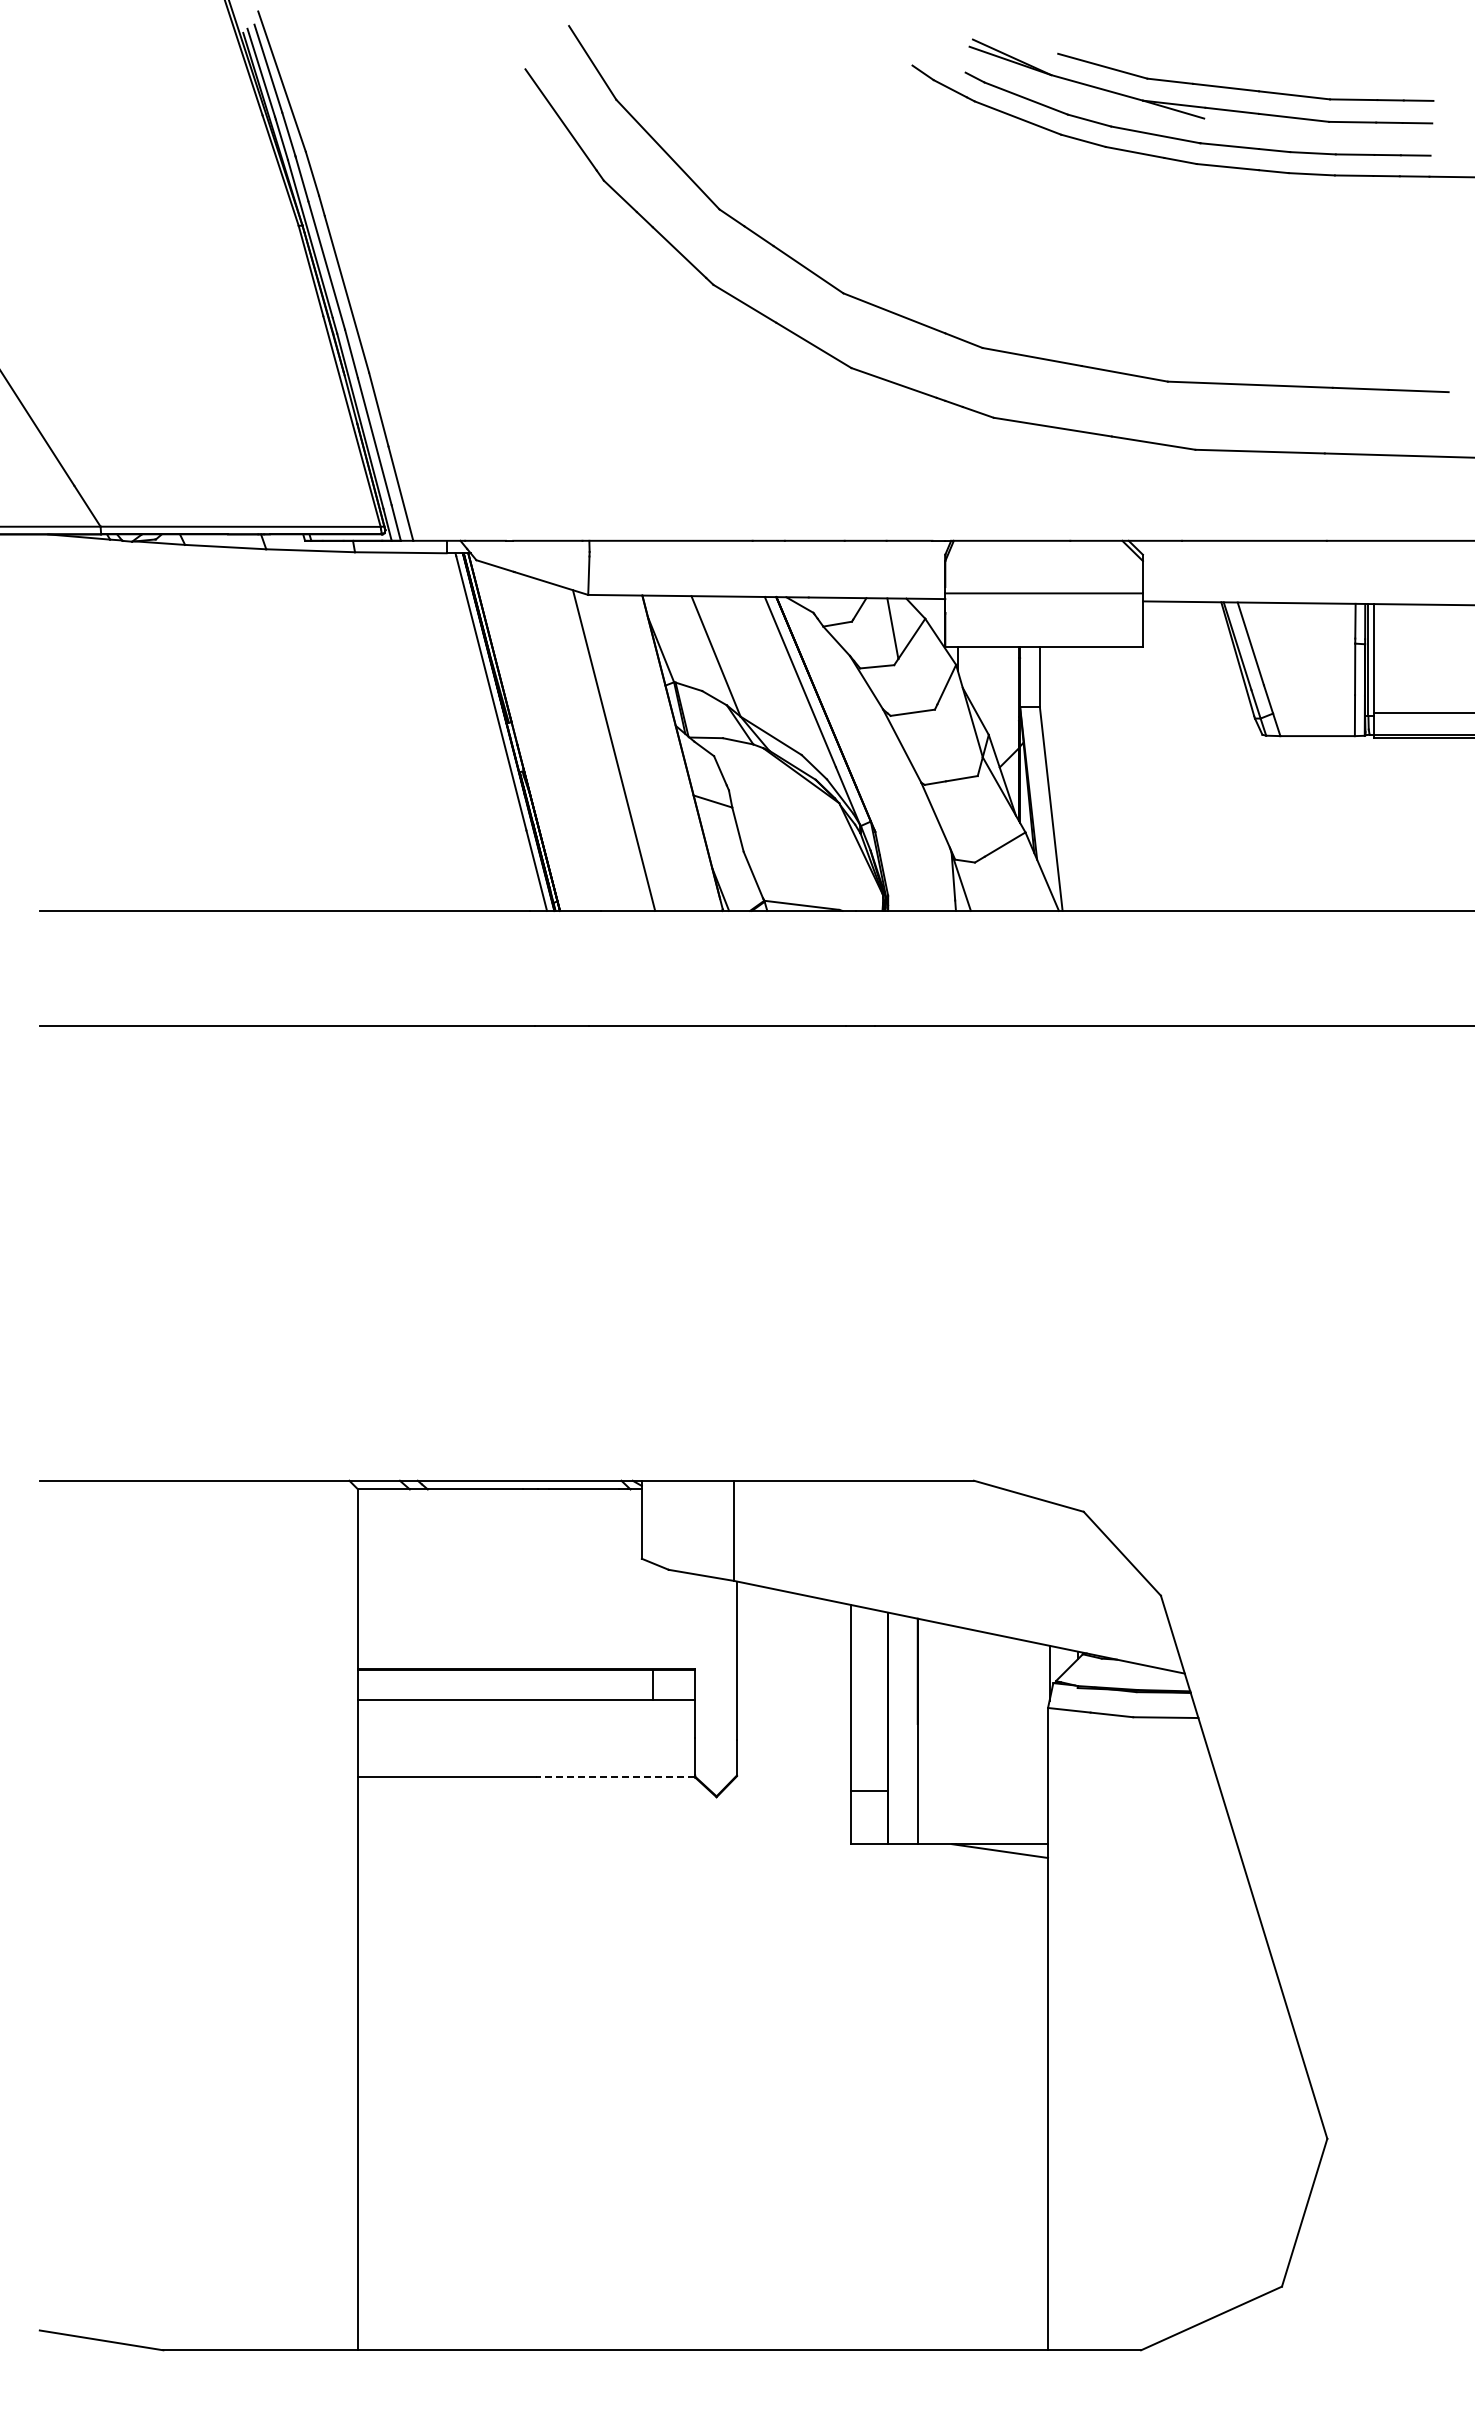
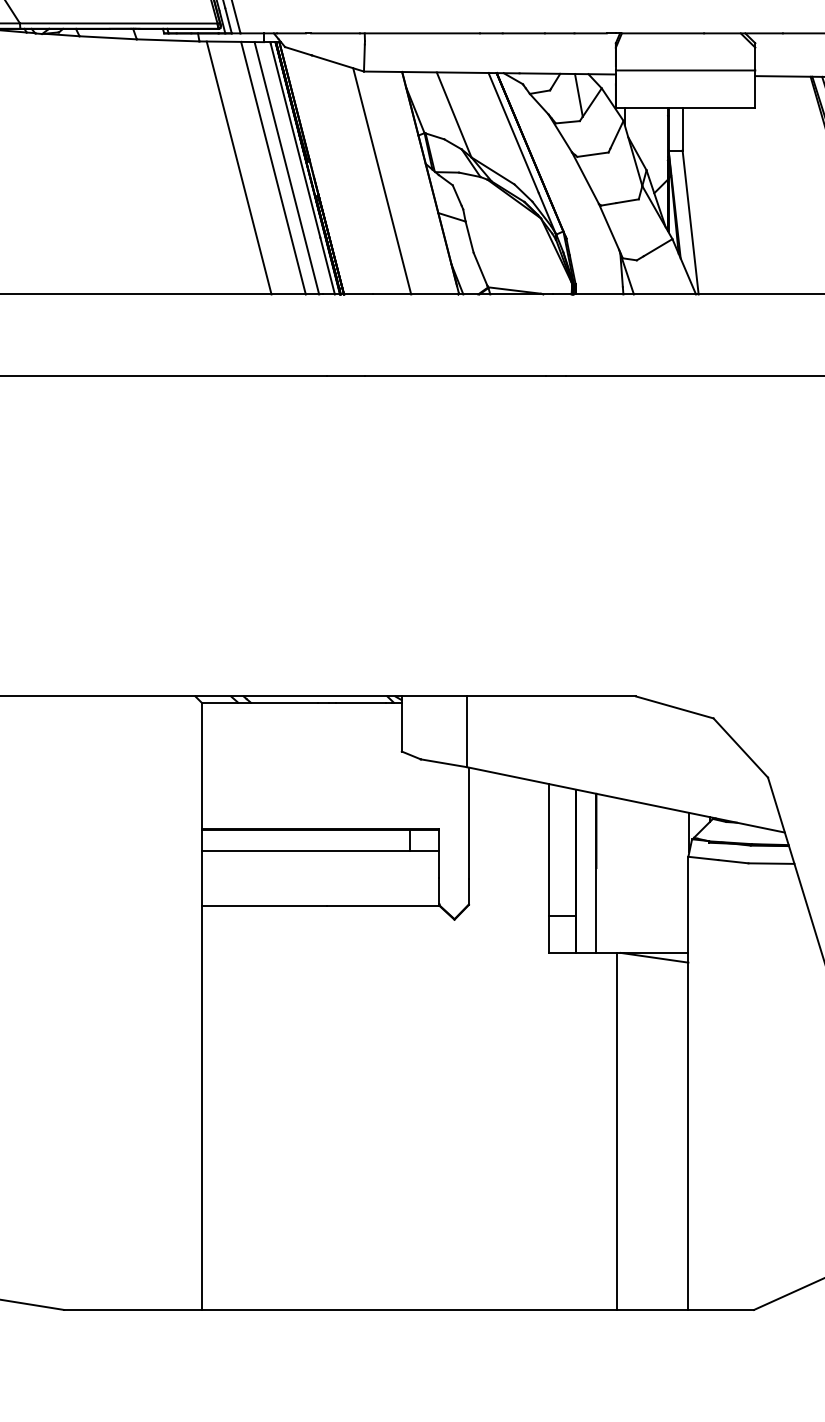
line: (411, 731) -> (239, 167), added
line: (459, 731) -> (273, 167), added
line: (478, 731) -> (286, 167), added
line: (615, 1777) -> (383, 905), dashed -> solid
line: (946, 2097) -> (616, 1131), added

